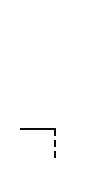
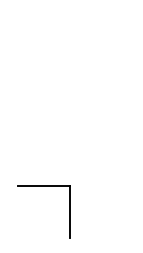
line: (54, 145) -> (69, 211), dashed -> solid

